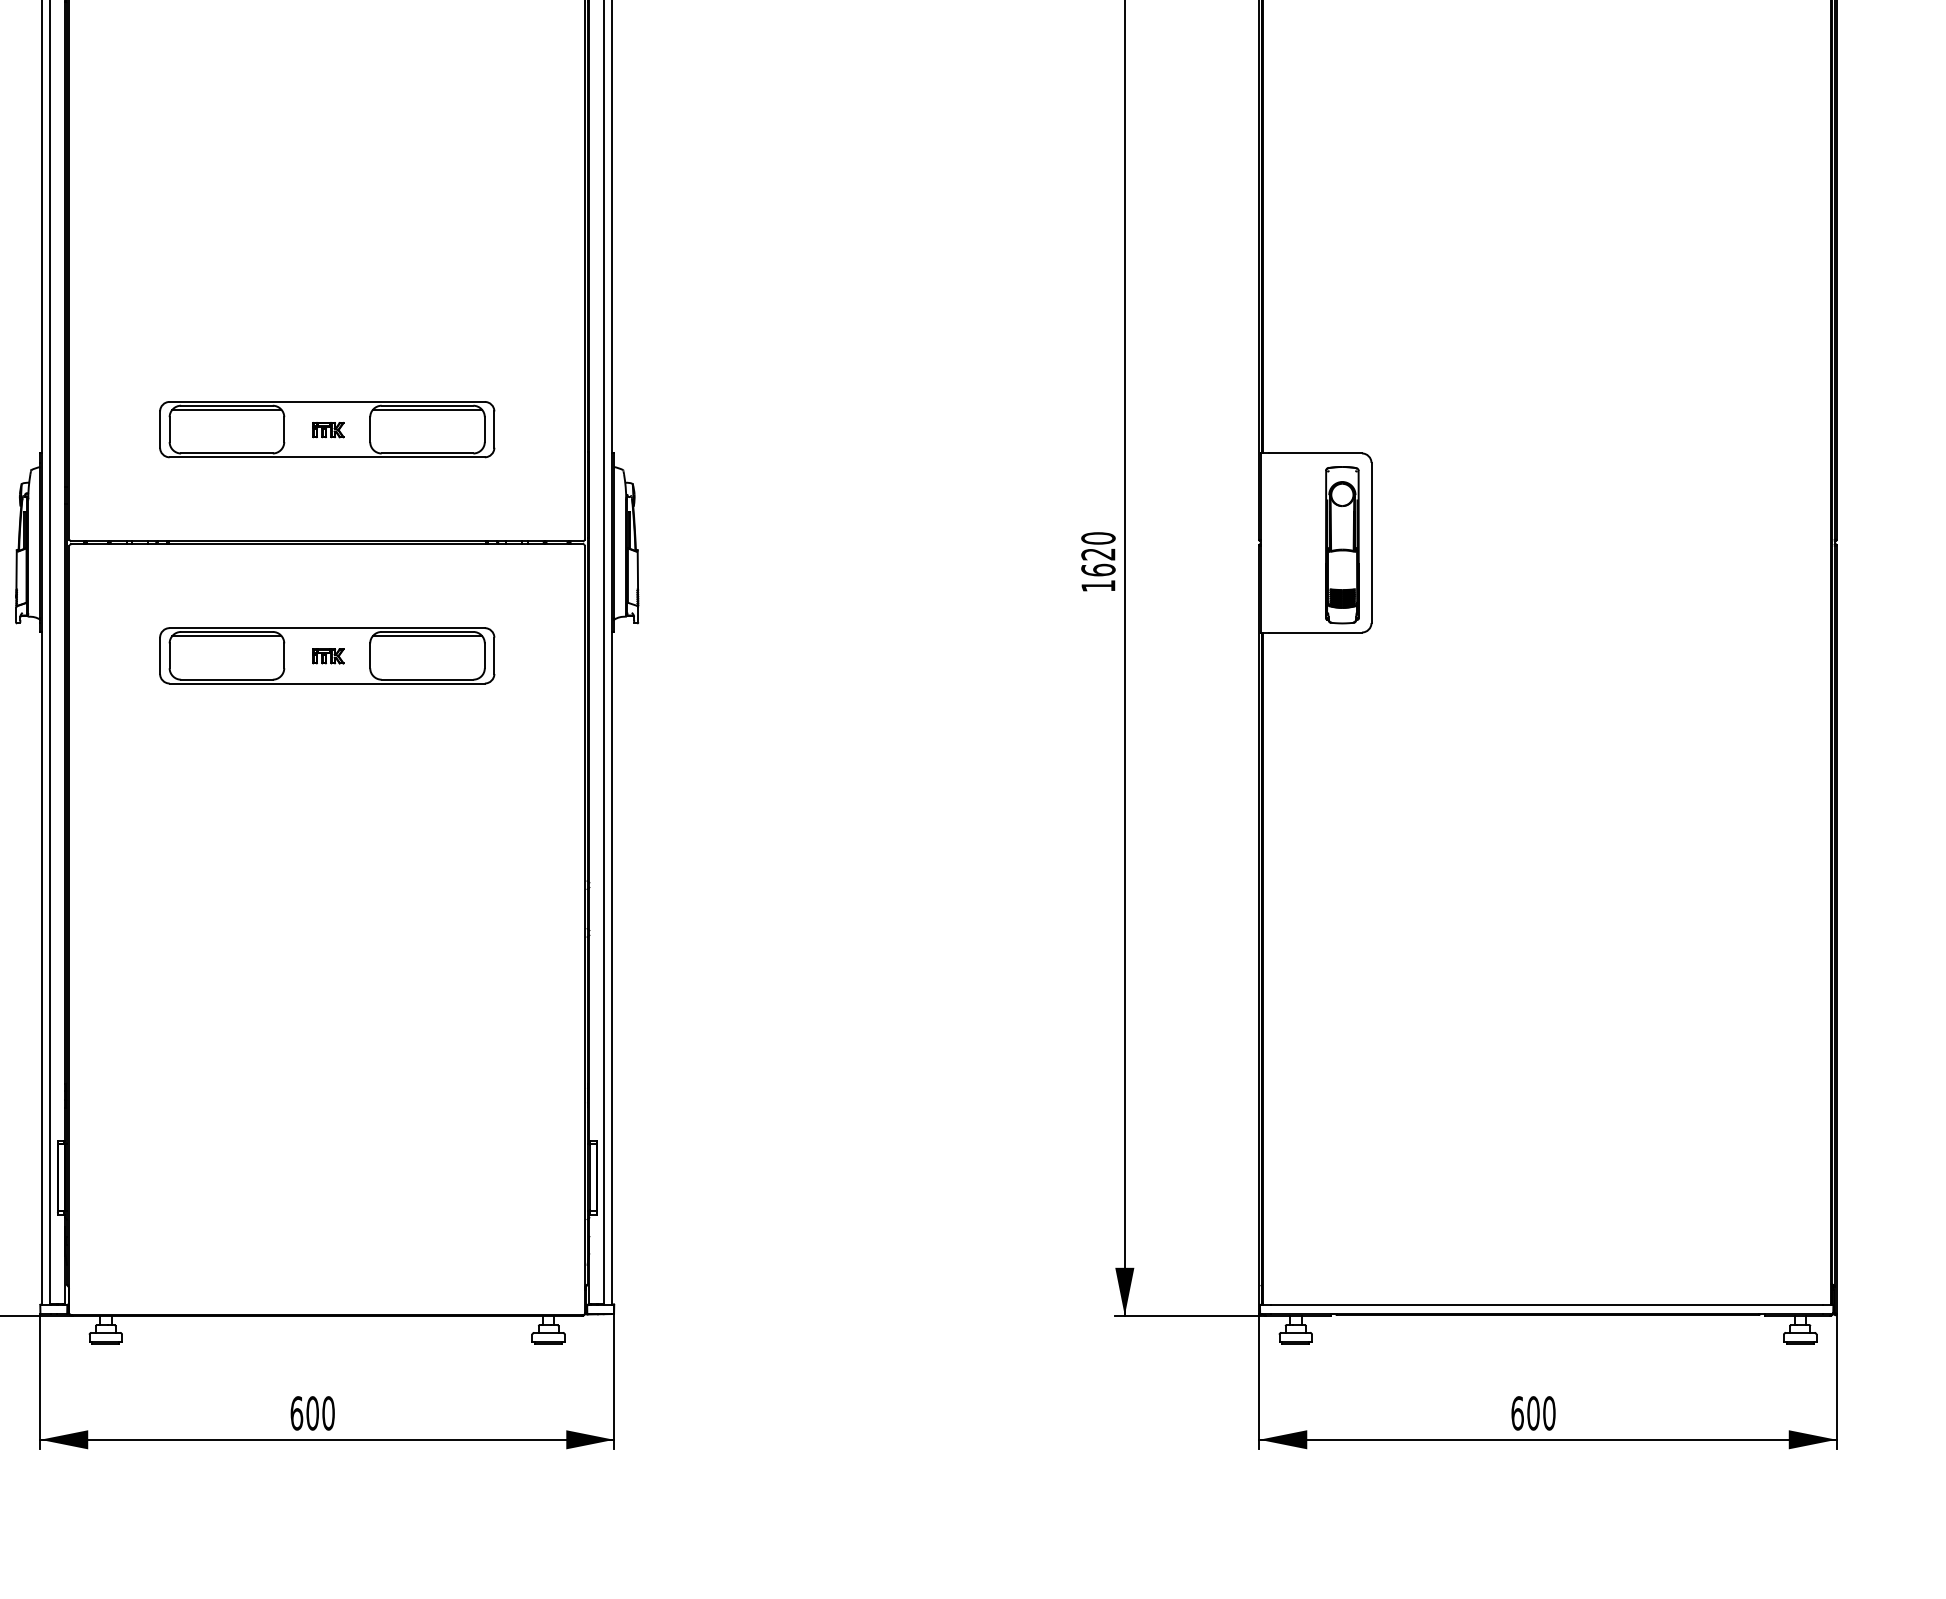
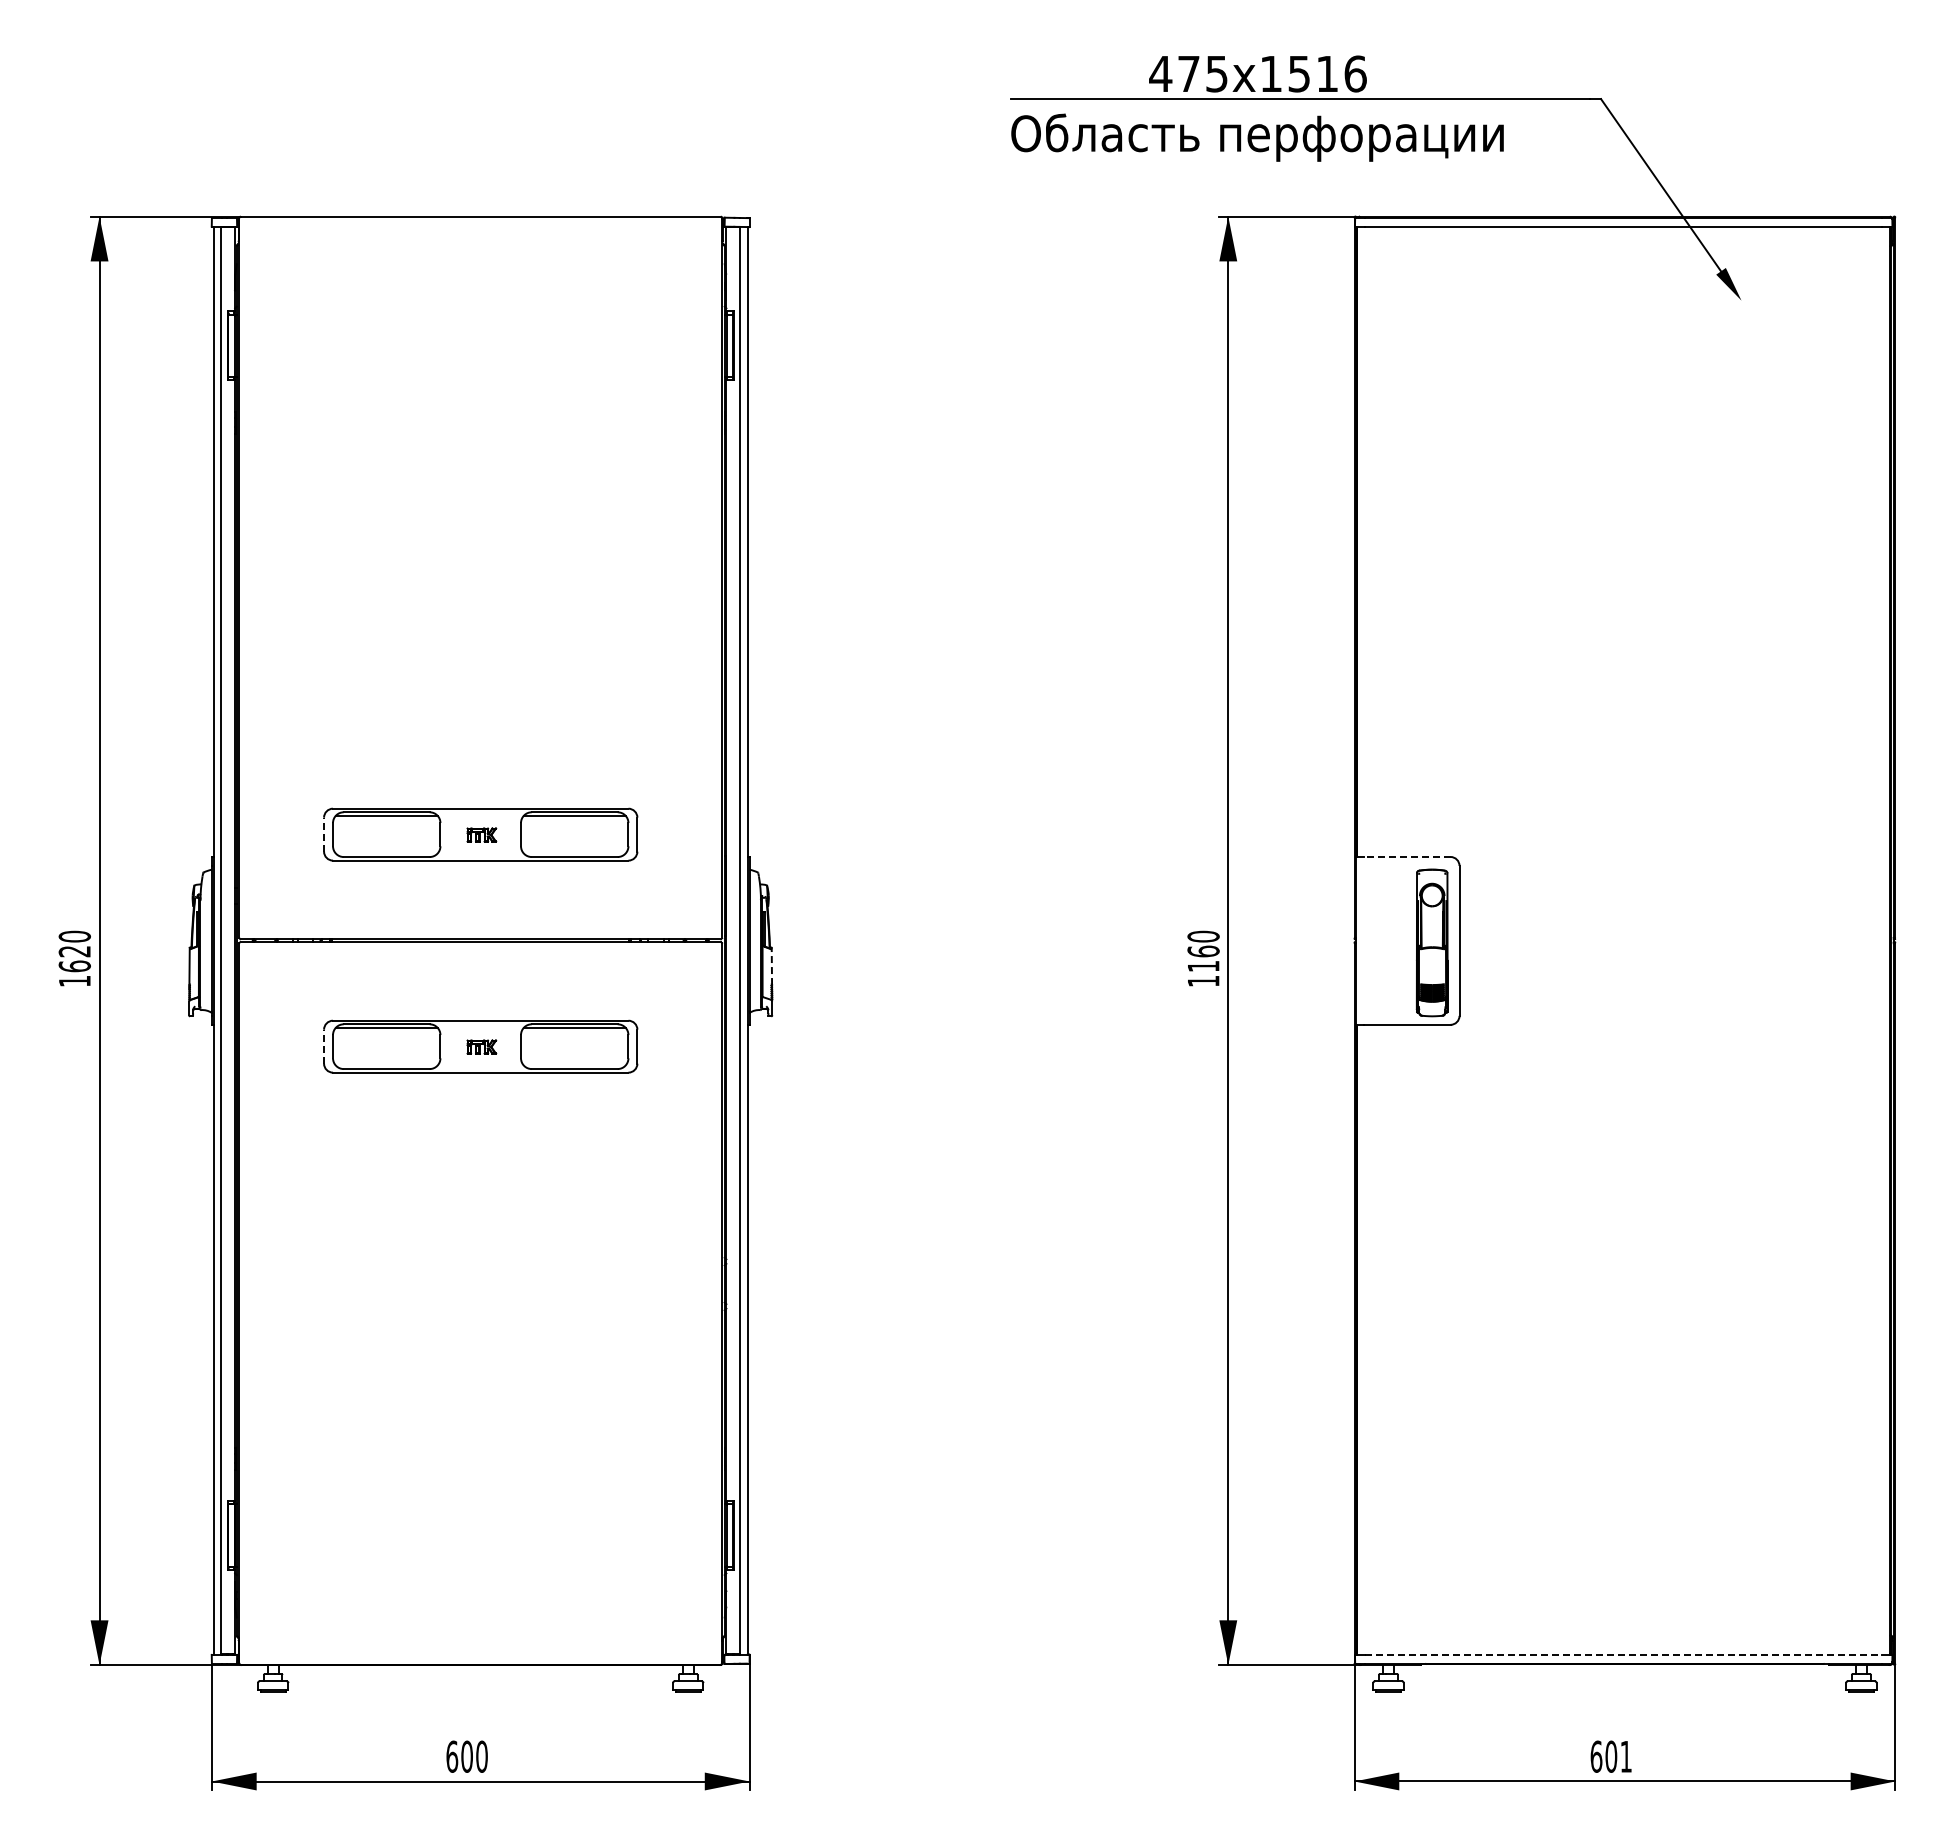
line: (160, 429) -> (324, 834), solid -> dashed
line: (1314, 452) -> (1406, 856), solid -> dashed
text: (1098, 561) -> (1203, 958), 1620 -> 1160
line: (637, 570) -> (771, 966), solid -> dashed
line: (160, 655) -> (324, 1046), solid -> dashed
line: (1546, 1304) -> (1623, 1654), solid -> dashed
text: (1549, 1413) -> (1626, 1756), 600 -> 601

